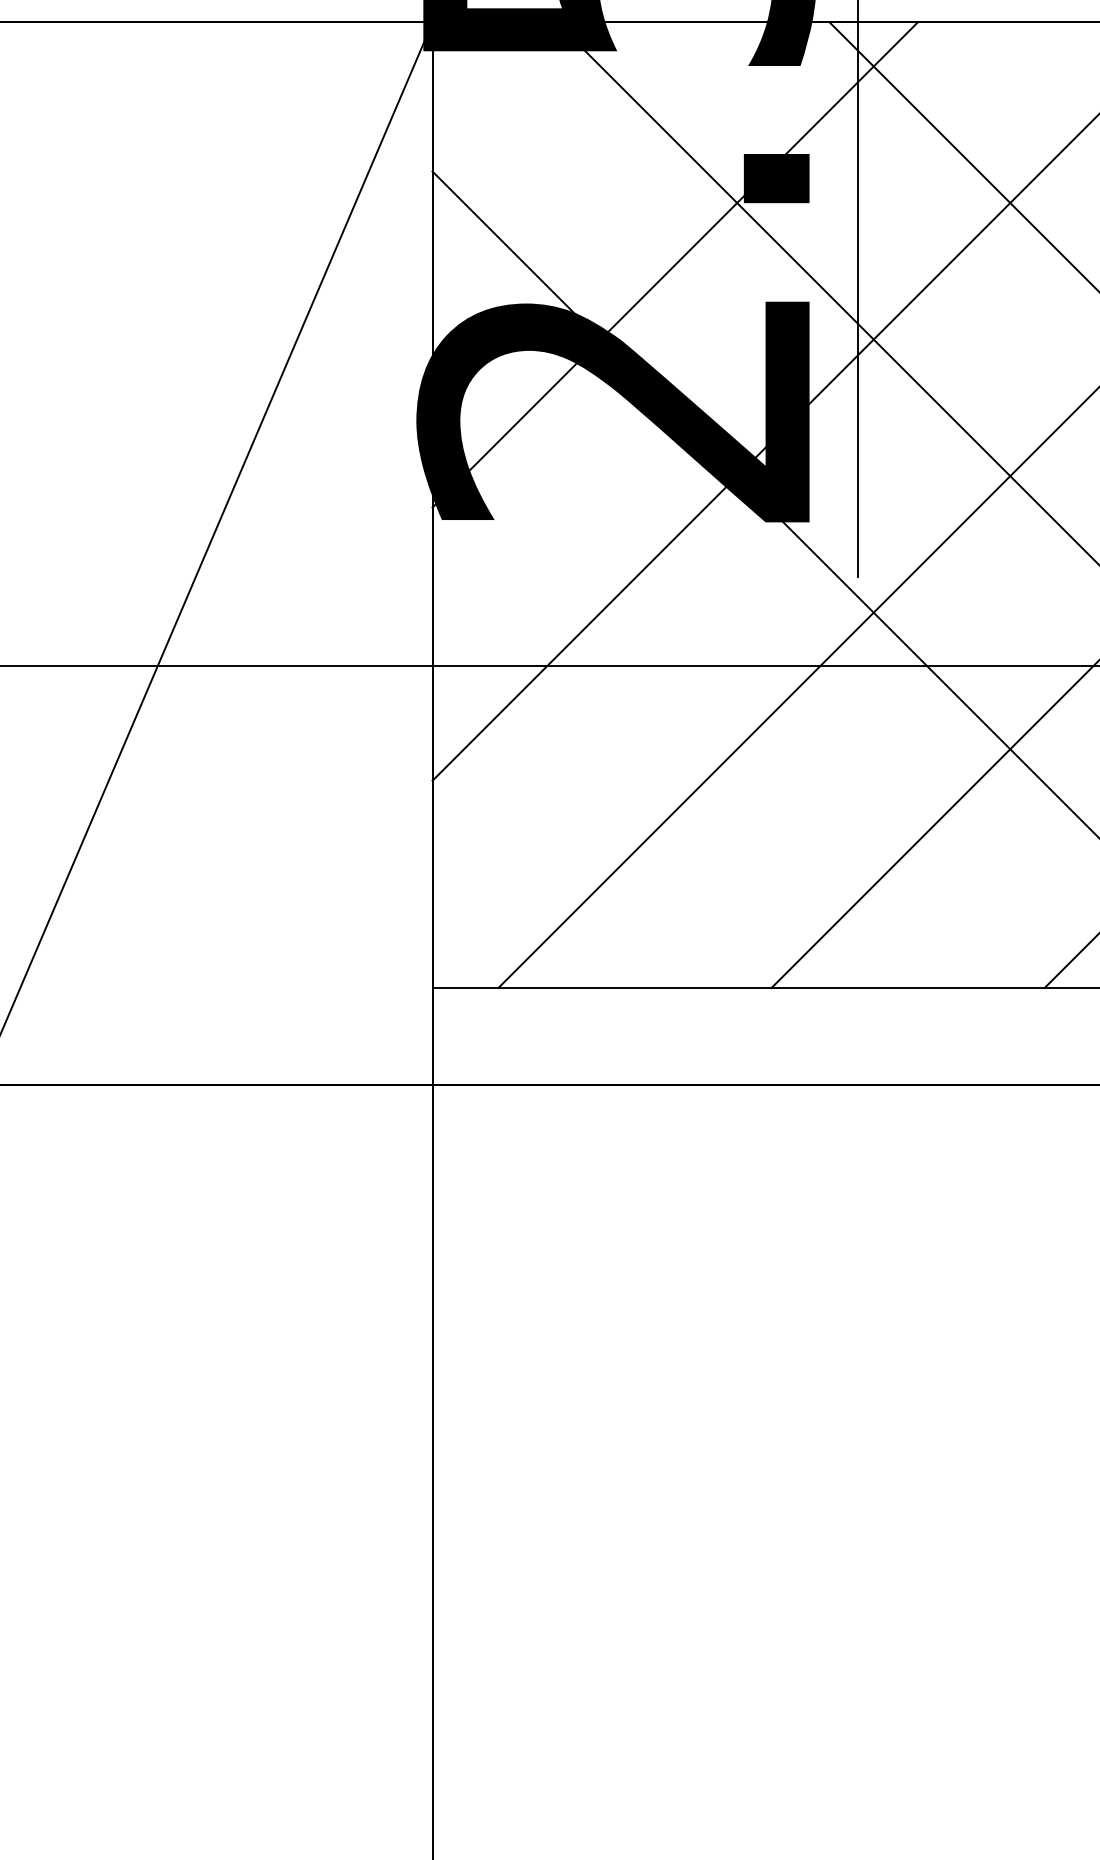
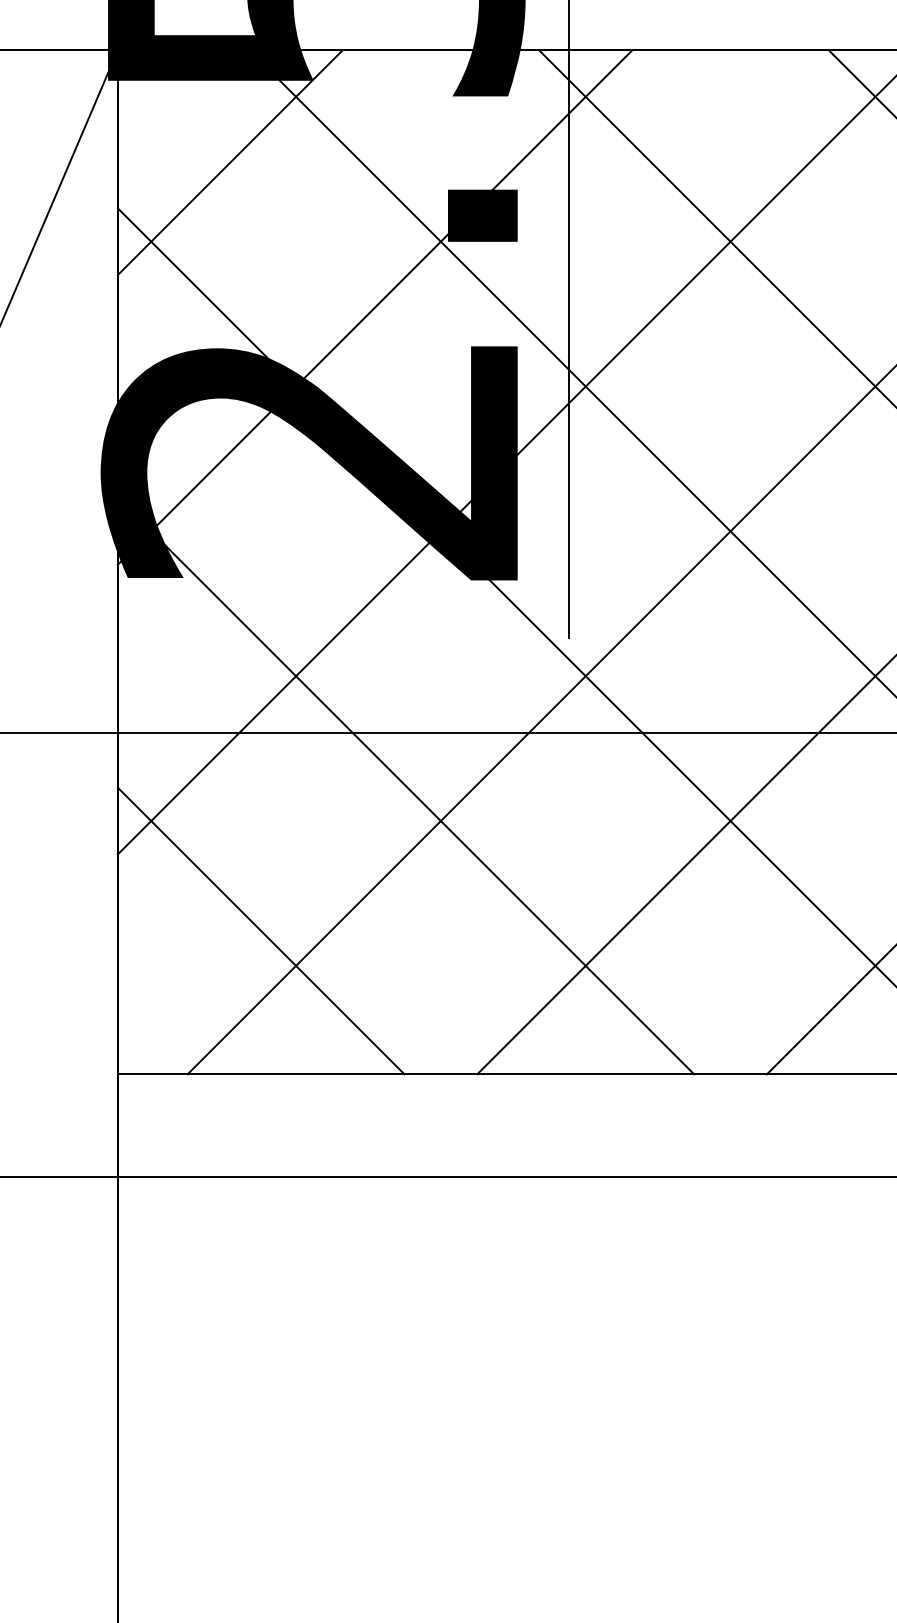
line: (538, 128) -> (230, 162), added
line: (703, 716) -> (405, 786), added
line: (567, 852) -> (260, 930), added

